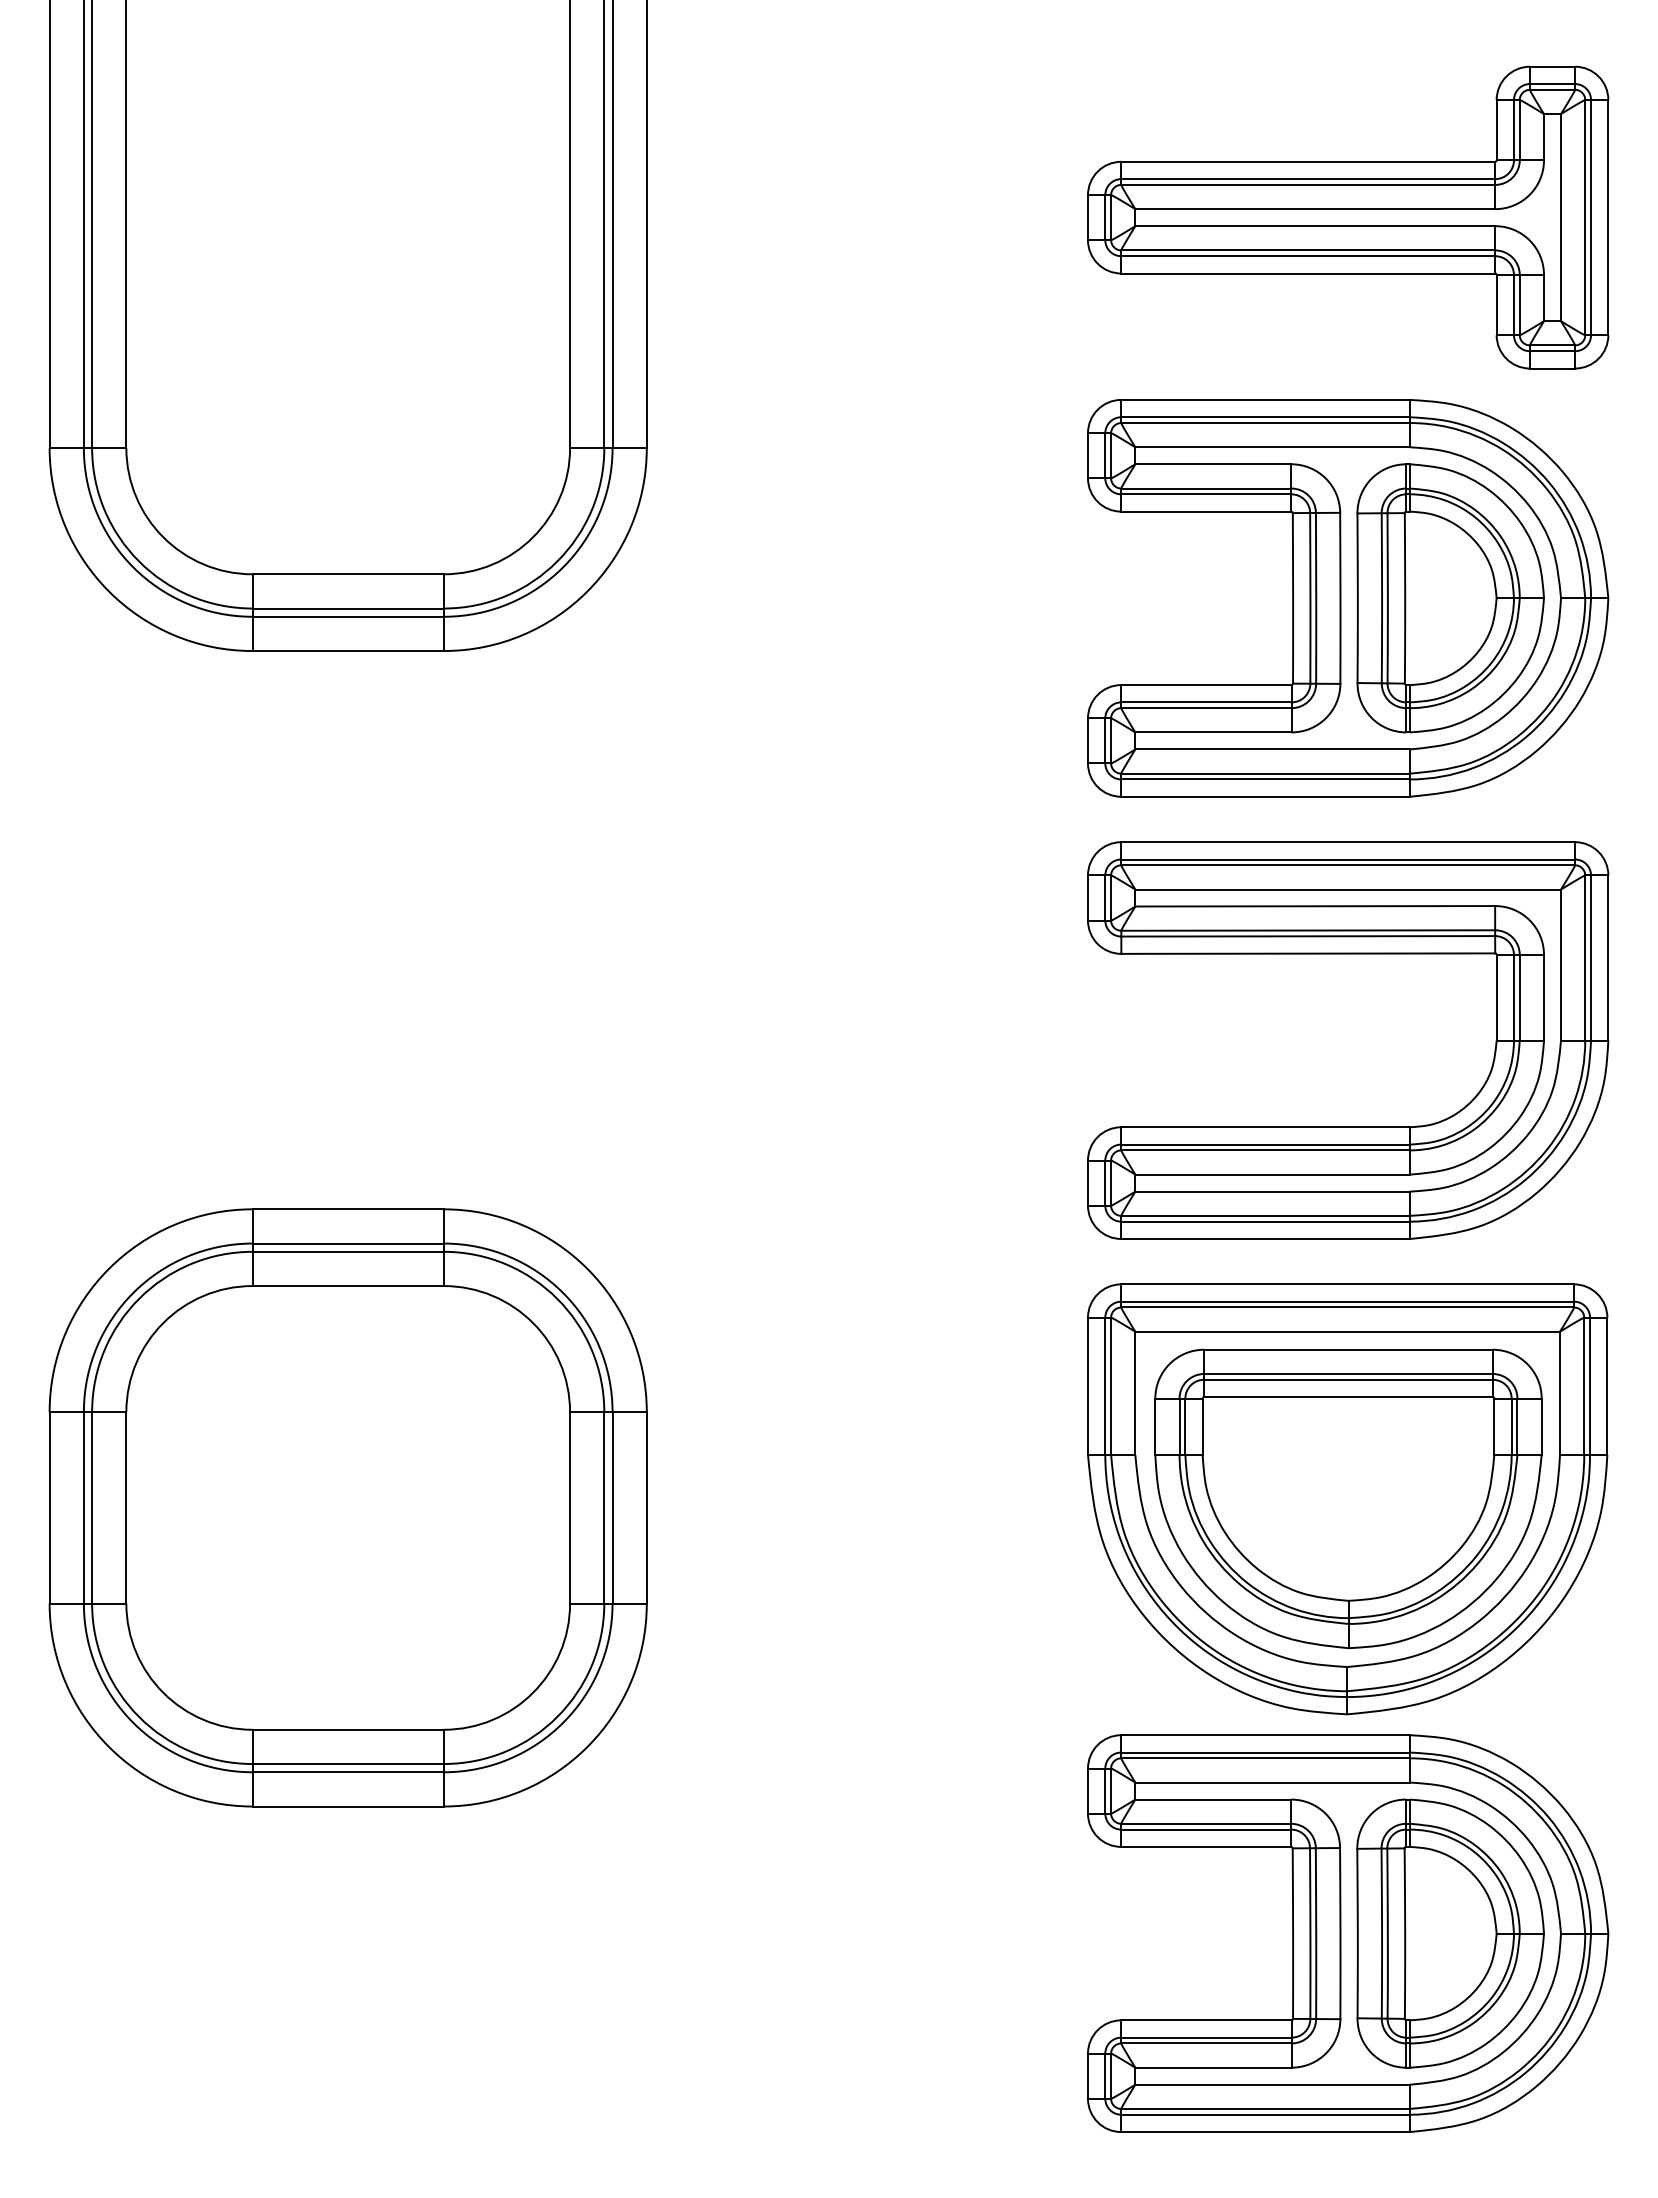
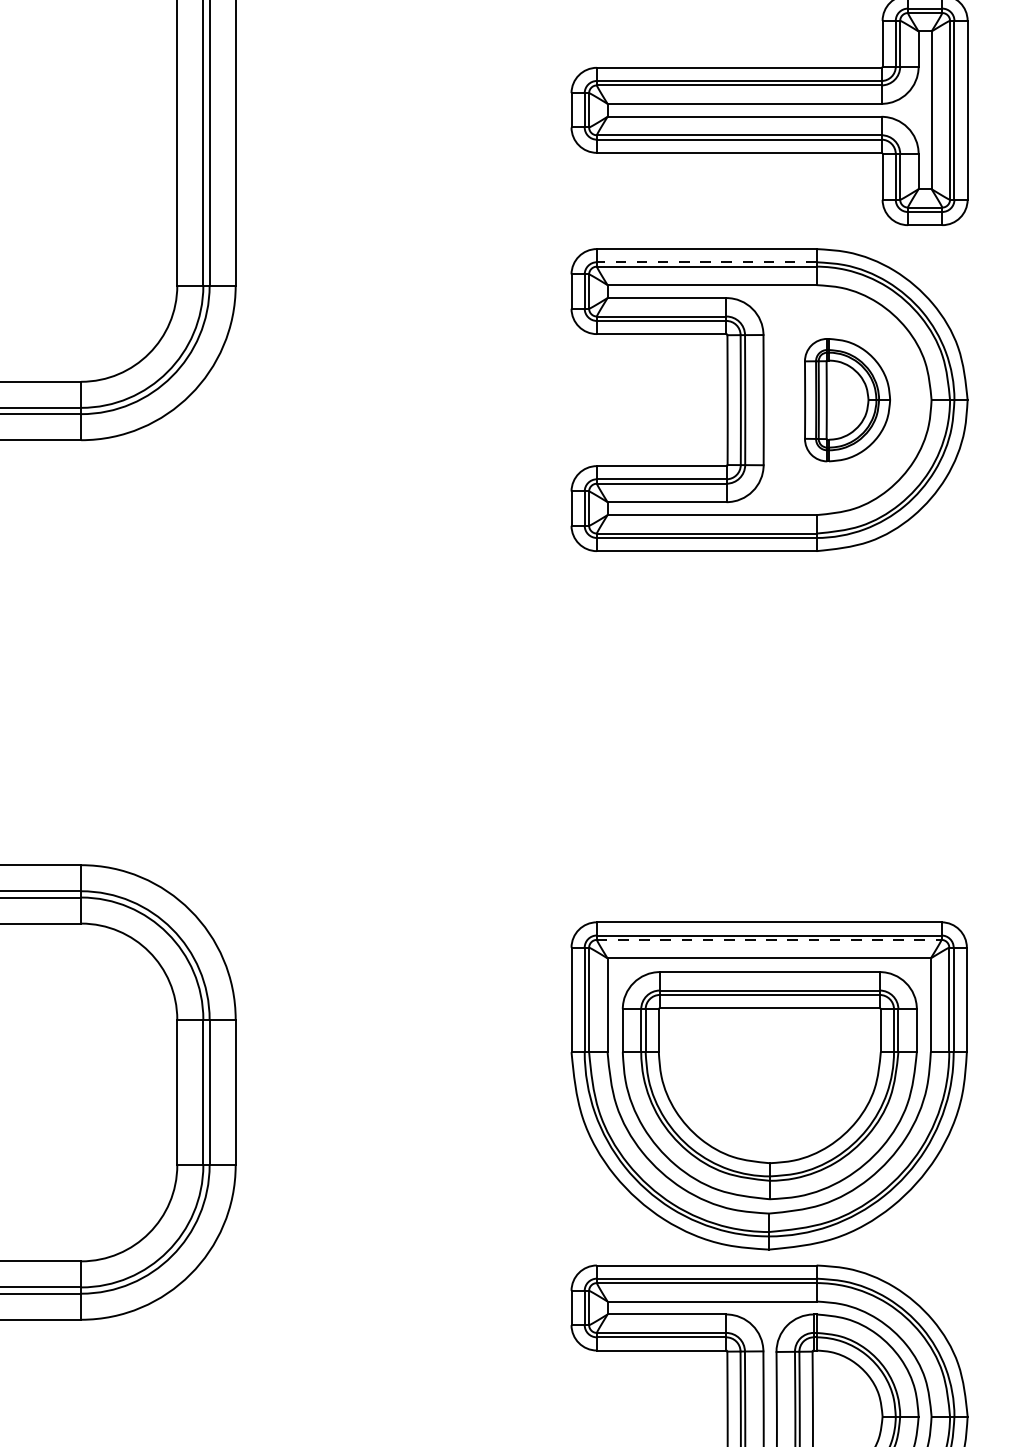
line: (1265, 417) -> (706, 262), solid -> dashed
part: (1450, 598) -> (847, 400), size x0.6
part: (1348, 954) -> (769, 671), removed
line: (1348, 1307) -> (769, 939), solid -> dashed

